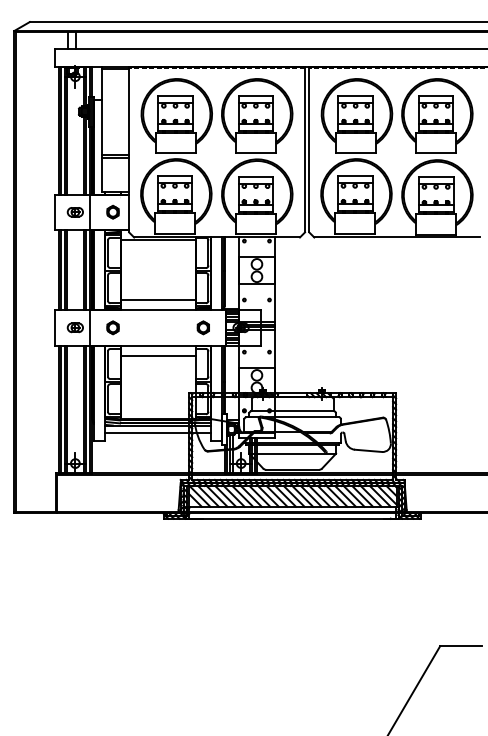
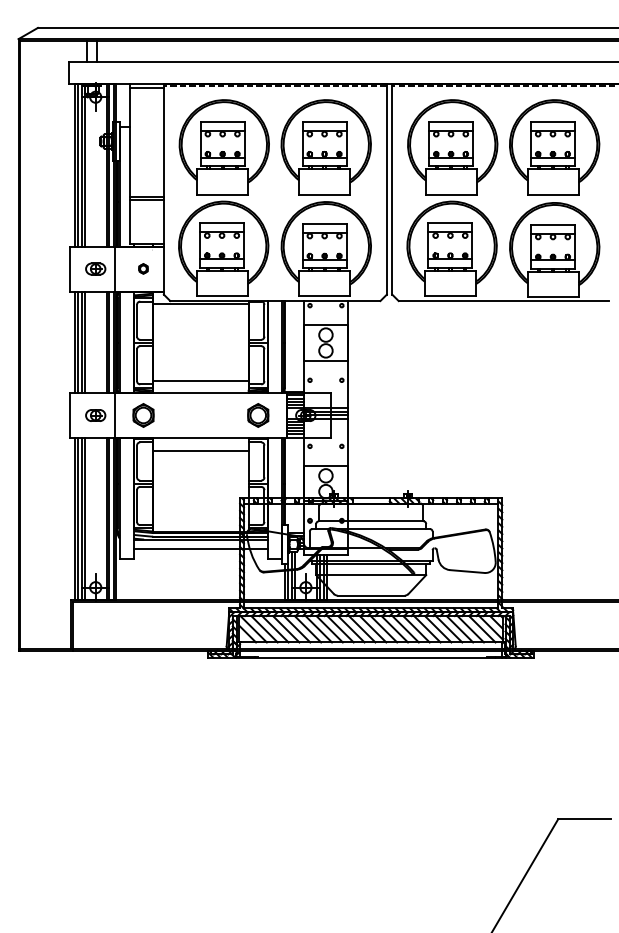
part: (112, 211) -> (142, 268), size x0.6
part: (112, 327) -> (142, 415), size x1.4
part: (202, 327) -> (256, 415), size x1.4

